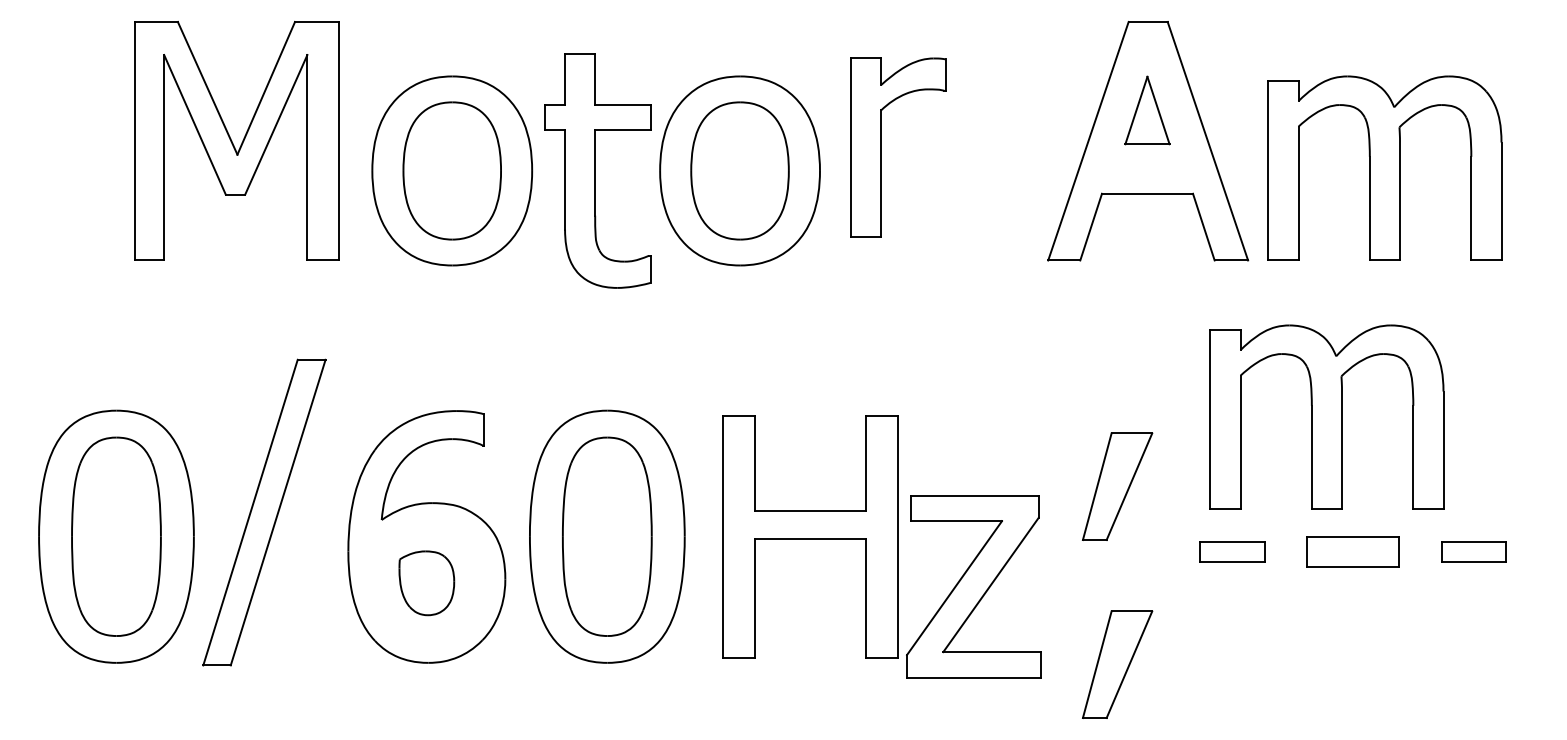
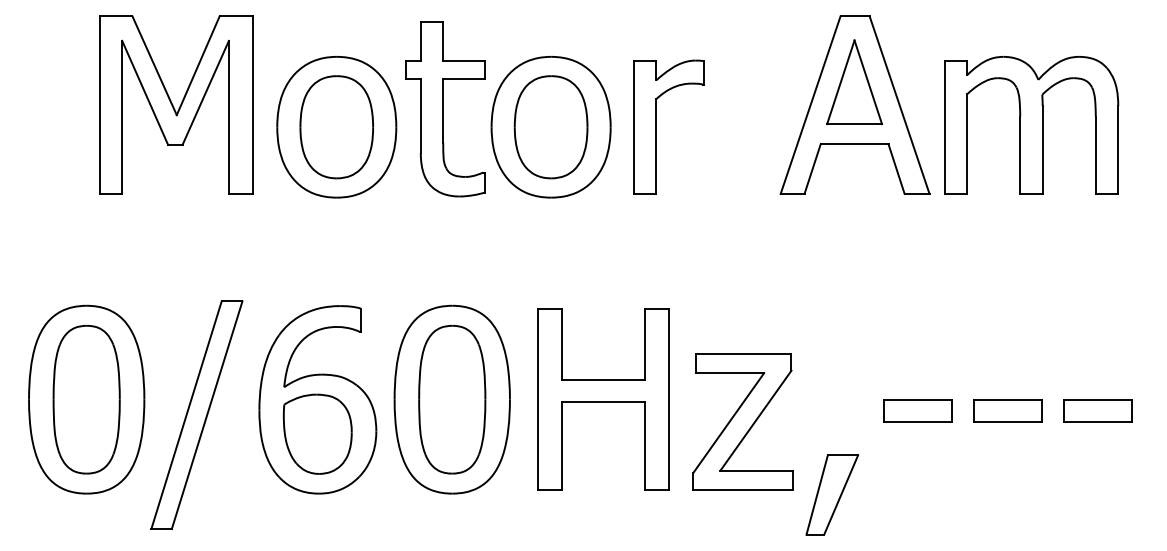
part: (1147, 110) -> (854, 82), size x1.67
part: (881, 147) -> (656, 126), moved
part: (597, 170) -> (444, 109), moved
part: (1326, 416) -> (987, 310), removed
part: (1117, 486) -> (832, 362), removed
part: (264, 512) -> (196, 415), moved
part: (1232, 551) -> (917, 410), size x1.43
part: (1473, 551) -> (1097, 410), size x1.43
part: (426, 583) -> (317, 434), size x1.67
part: (973, 586) -> (742, 421), moved

